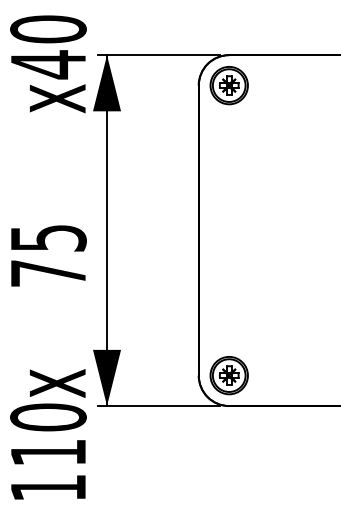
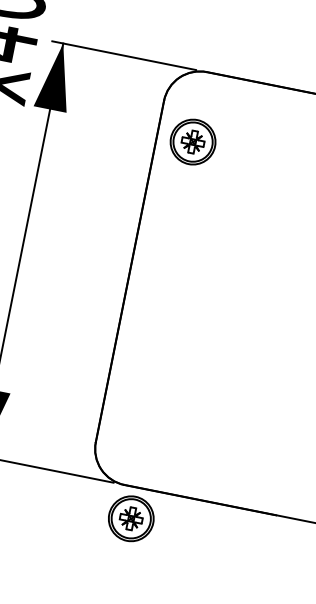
part: (228, 85) -> (192, 141), moved
part: (228, 375) -> (130, 518), moved

